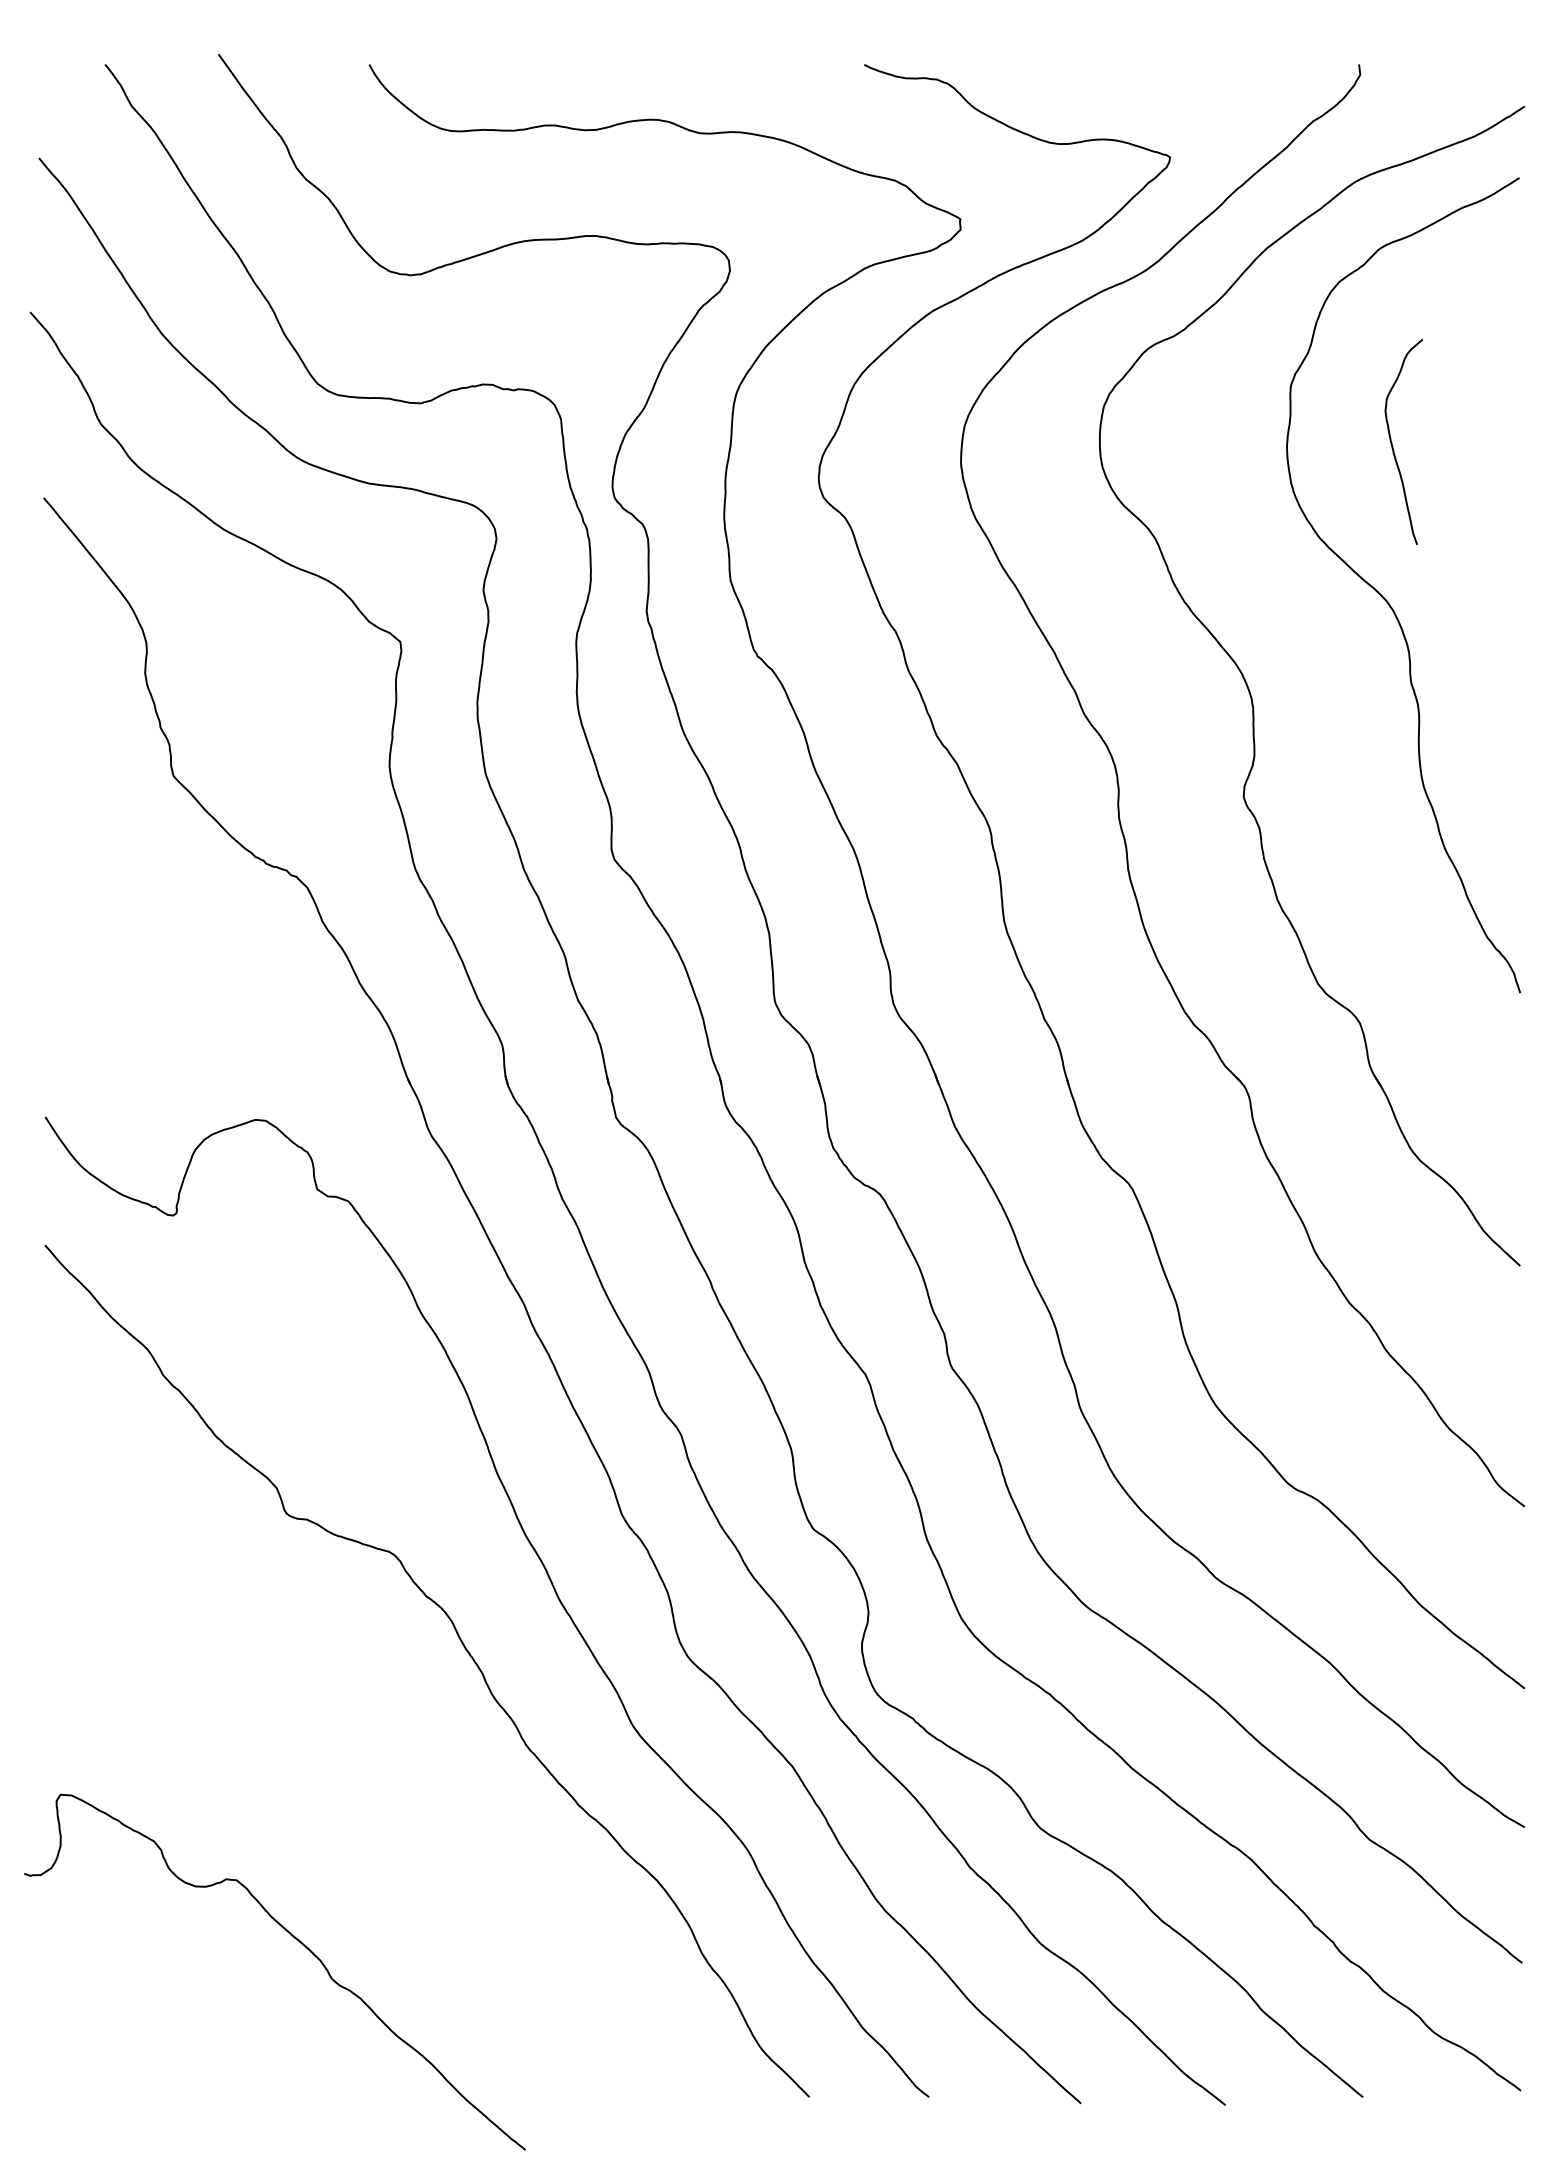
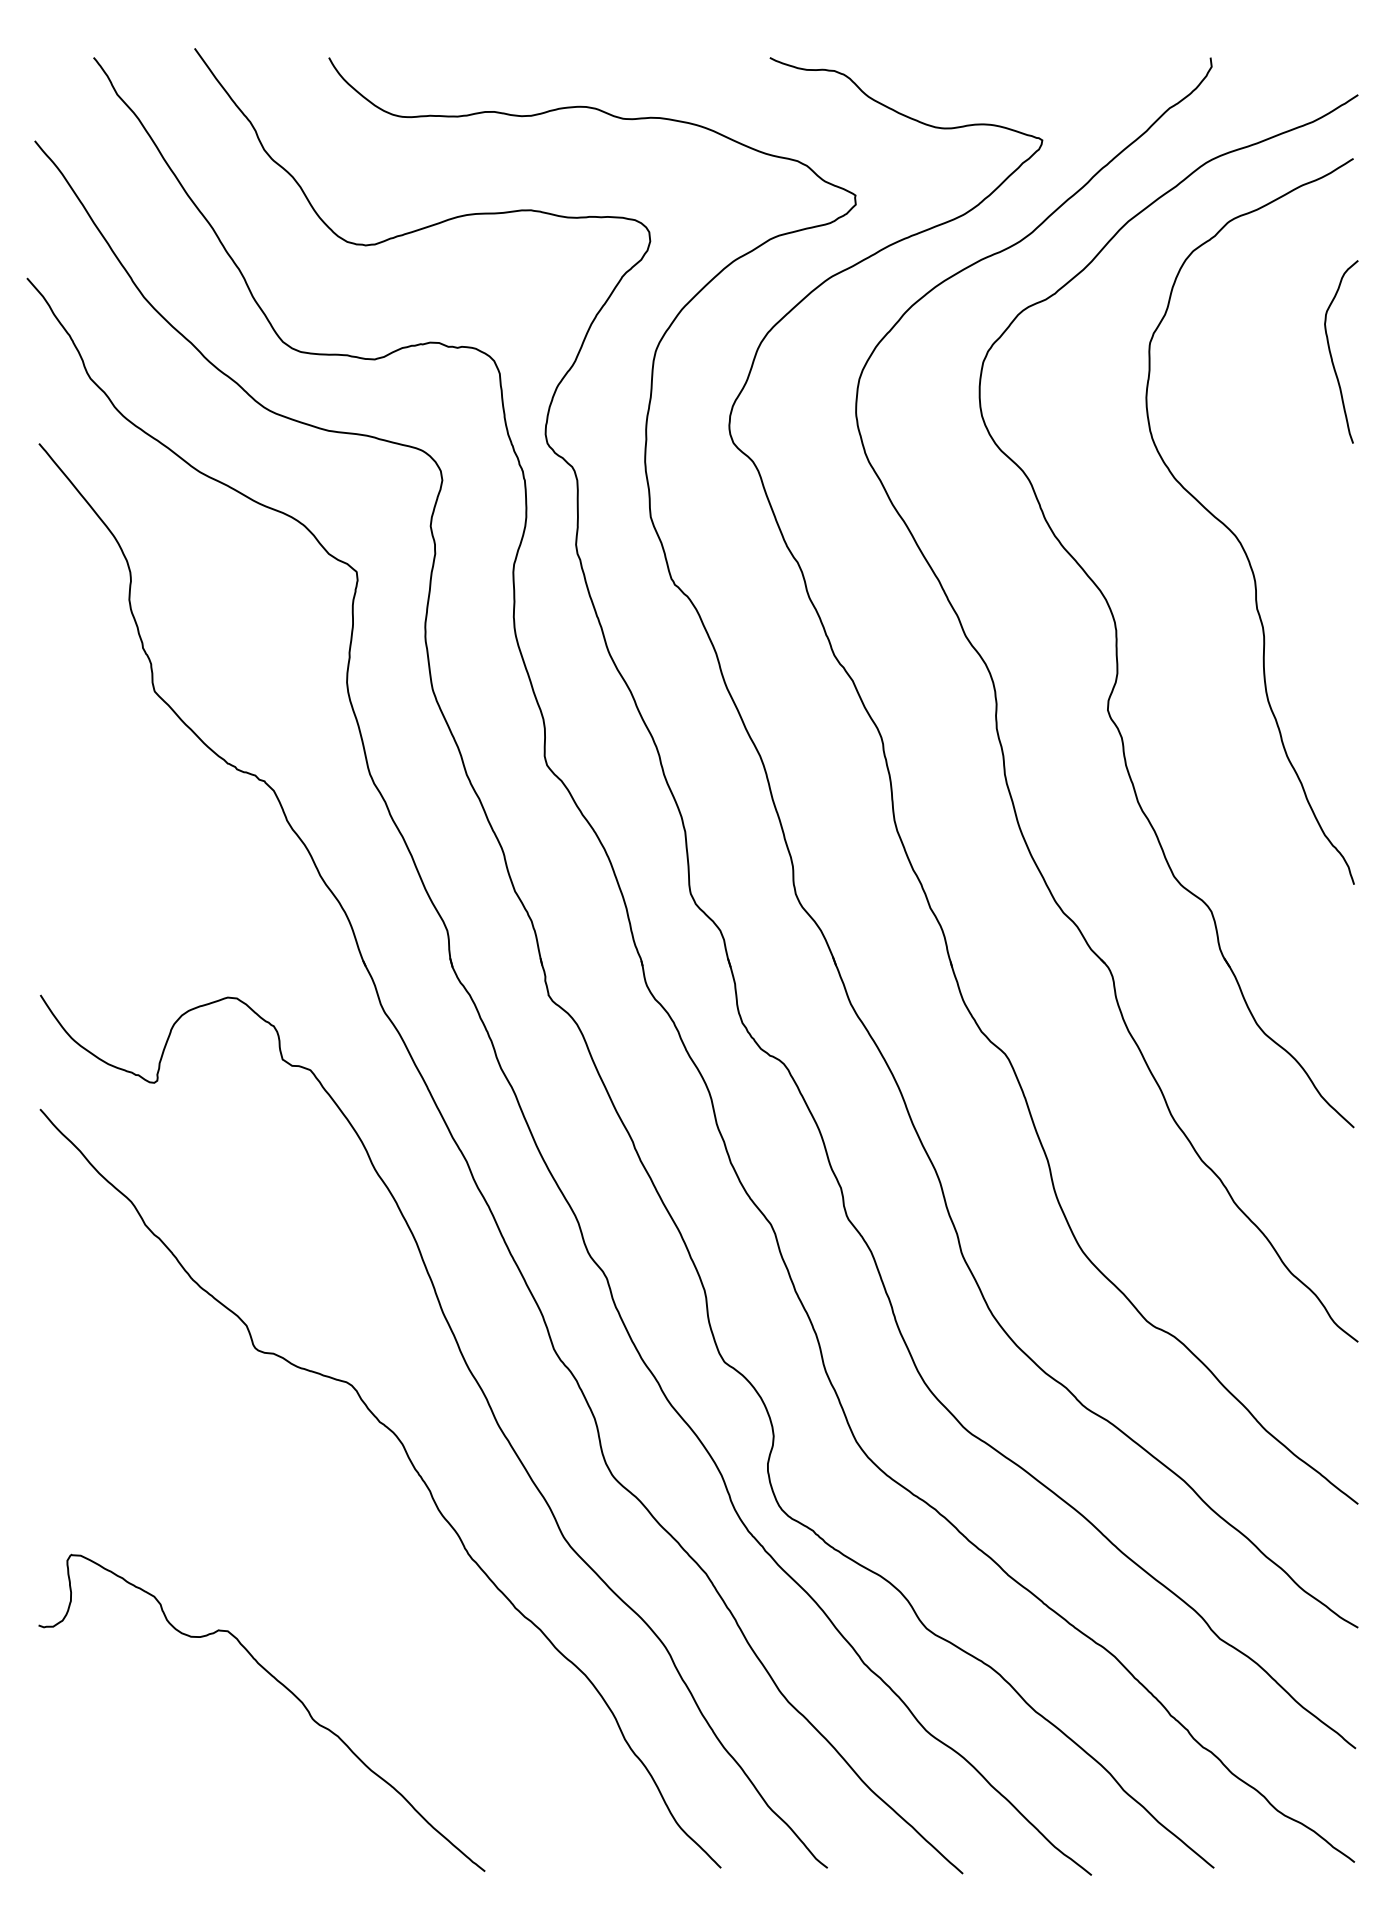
curve: (1392, 442) -> (1331, 352), moved
curve: (301, 1944) -> (285, 1688), moved

